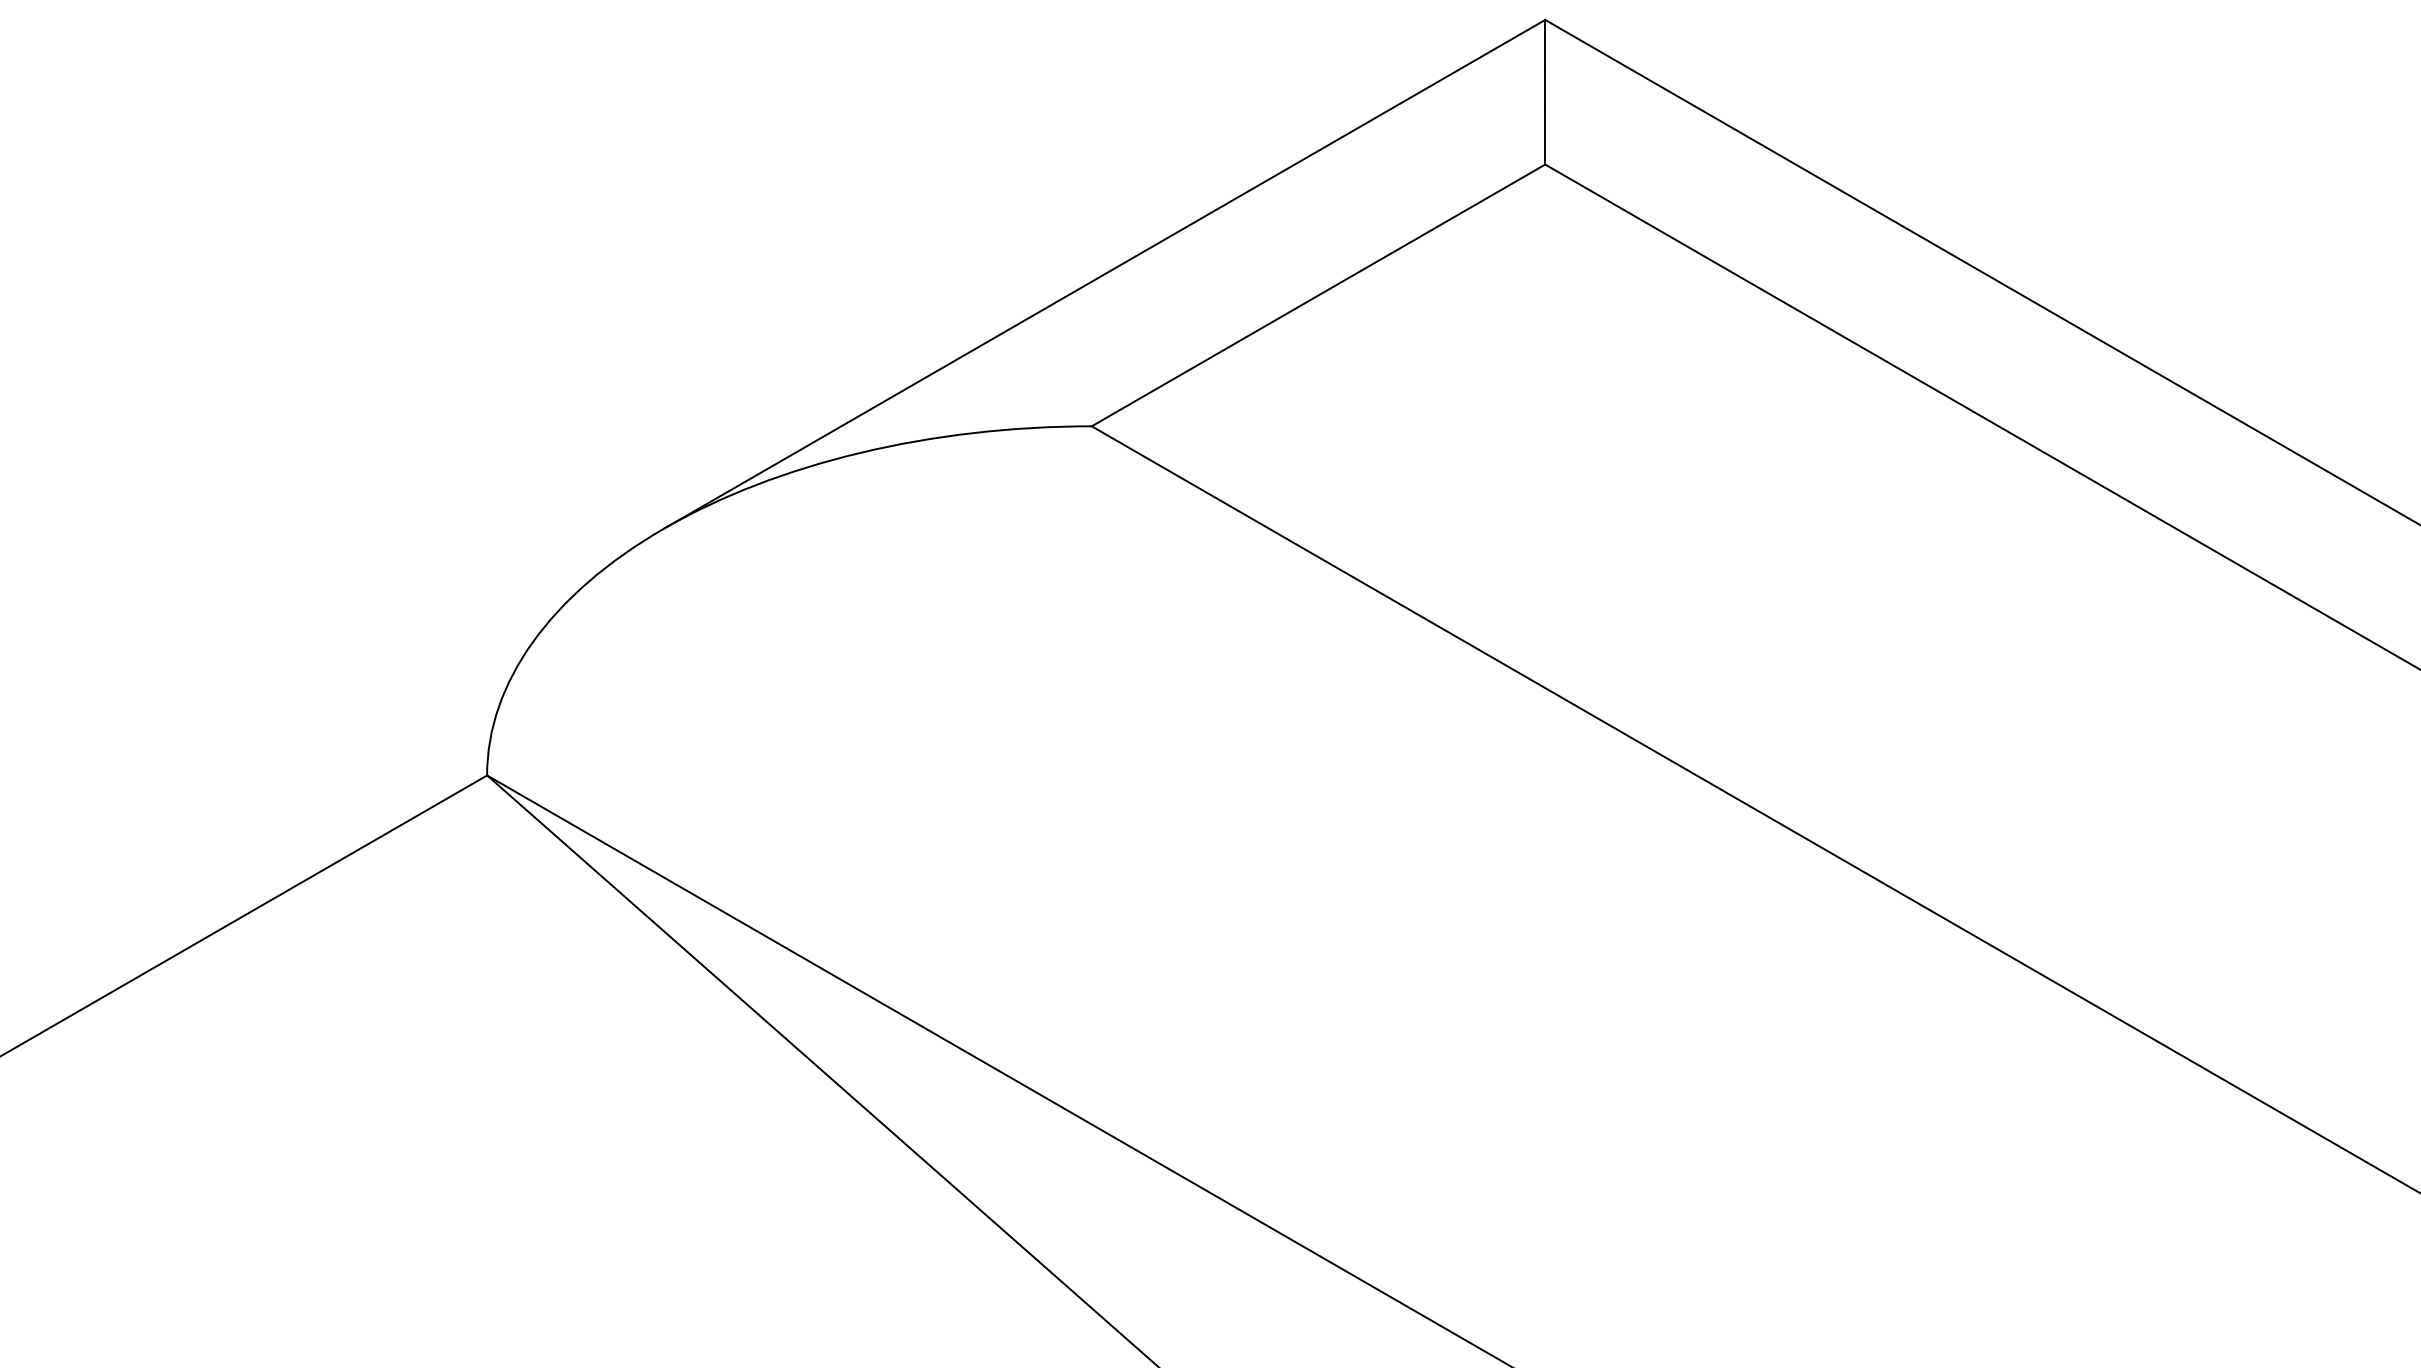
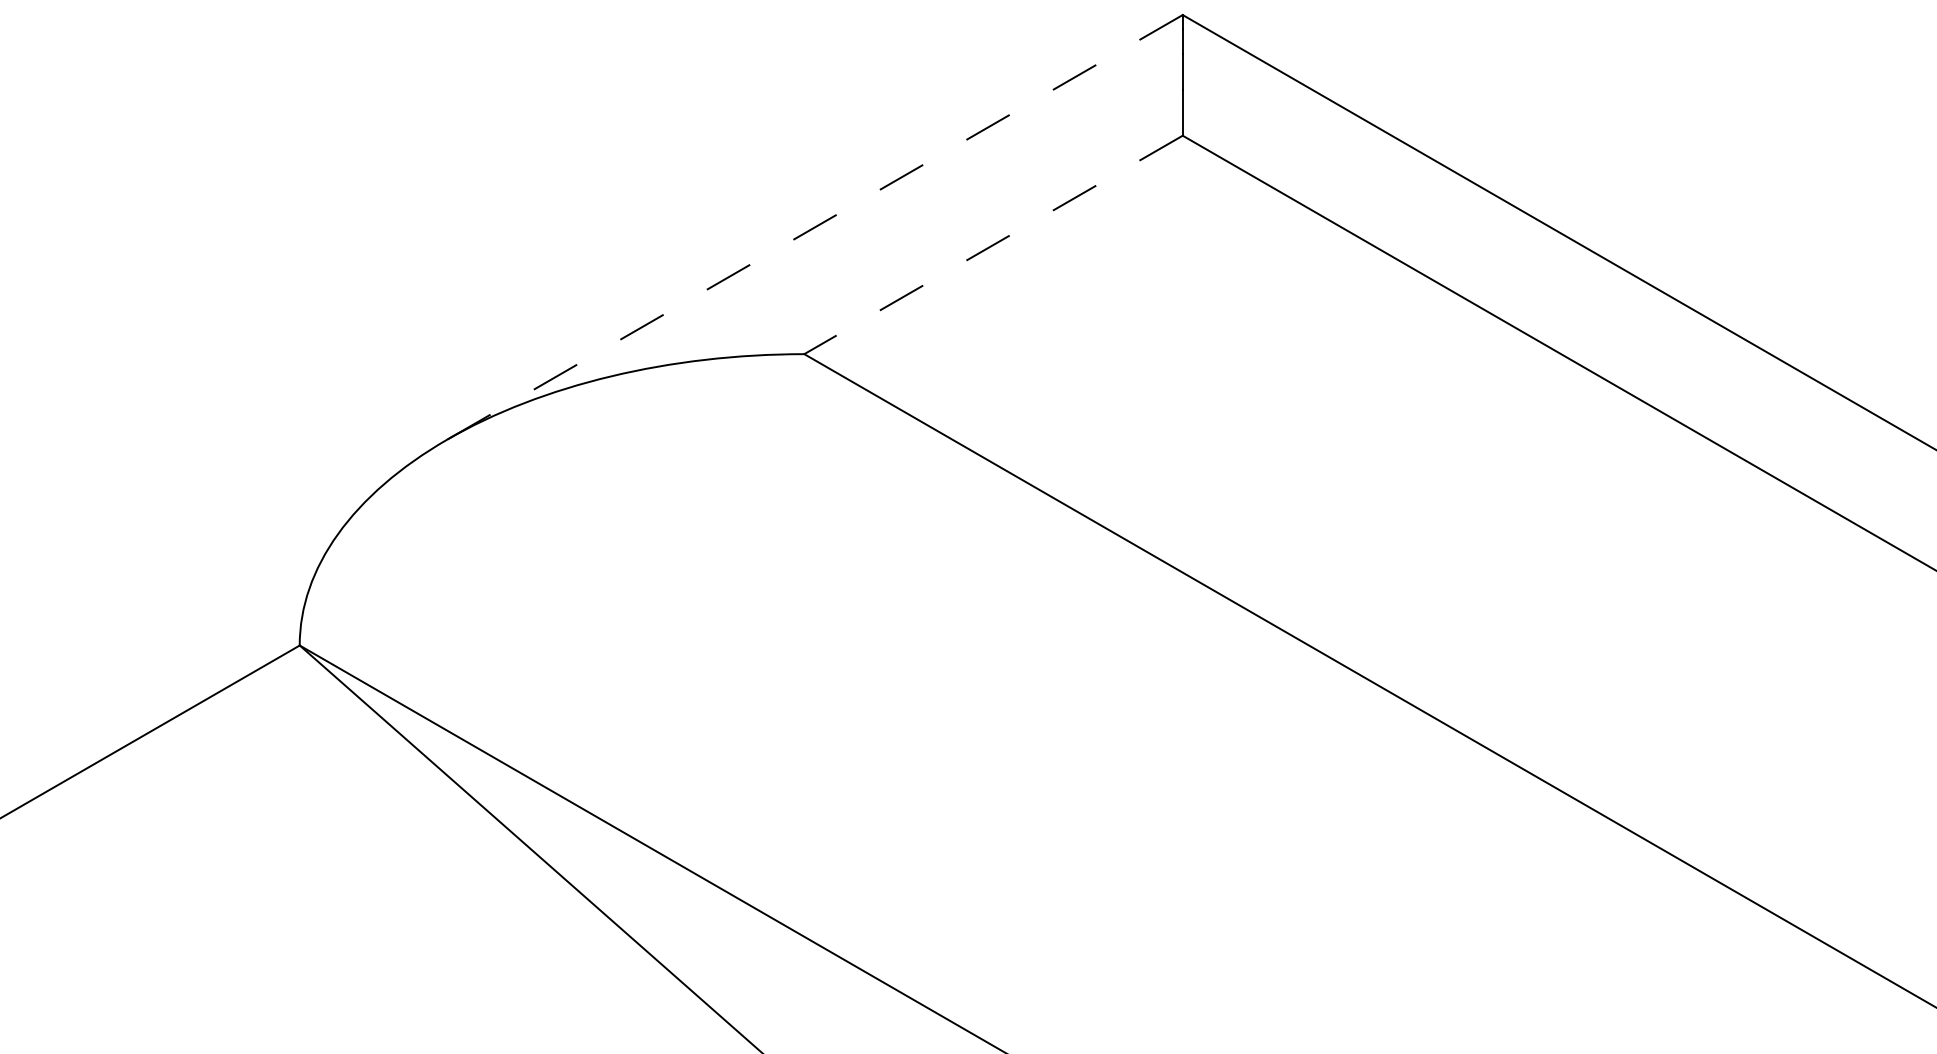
line: (1104, 274) -> (814, 227), solid -> dashed
line: (1318, 295) -> (993, 244), solid -> dashed

